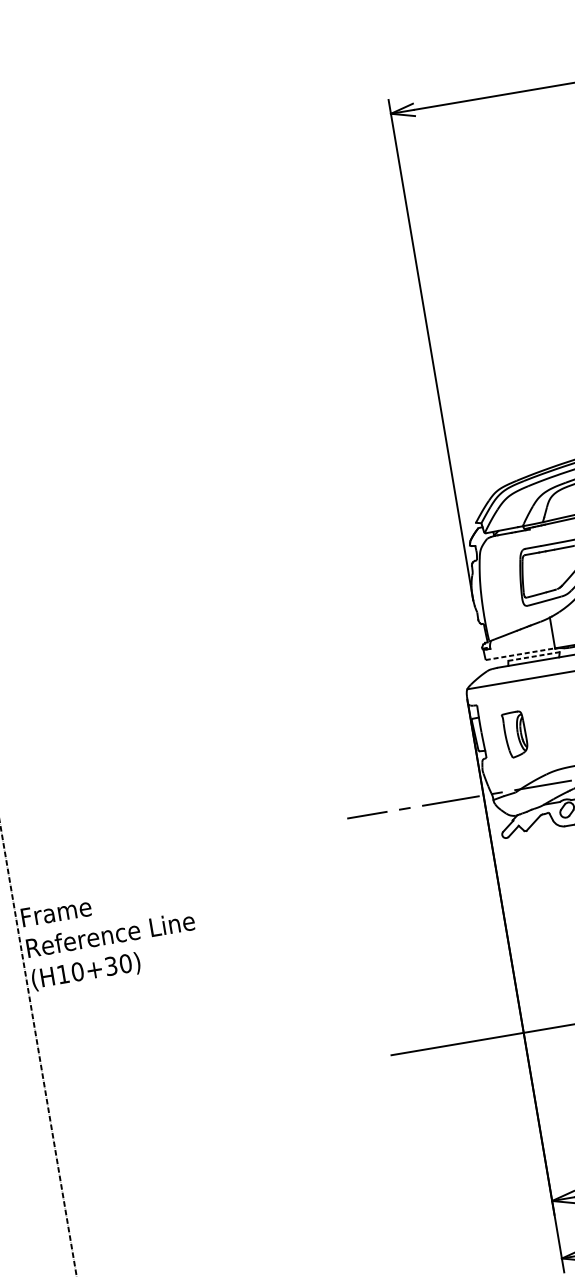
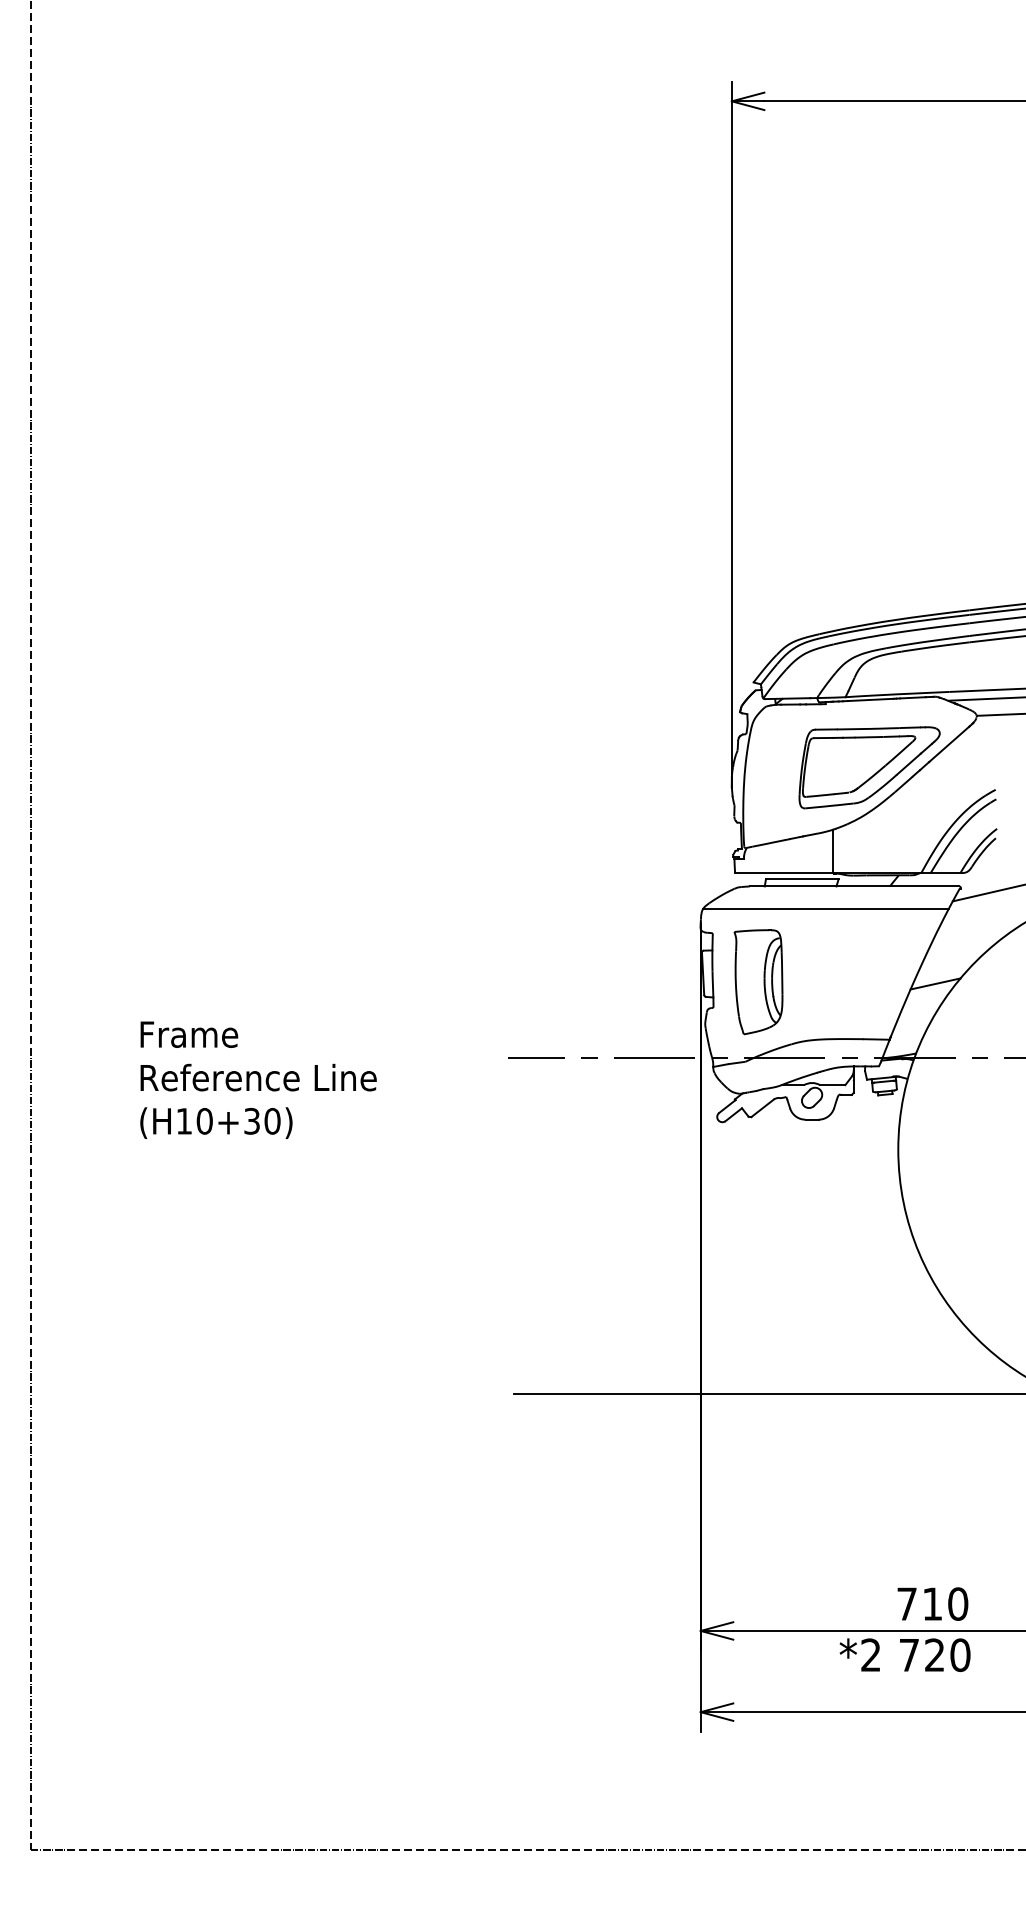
line: (520, 654) -> (784, 873), dashed -> solid
line: (534, 656) -> (802, 879), dashed -> solid
part: (515, 734) -> (758, 982), size x1.67
text: (110, 935) -> (258, 1079), moved

